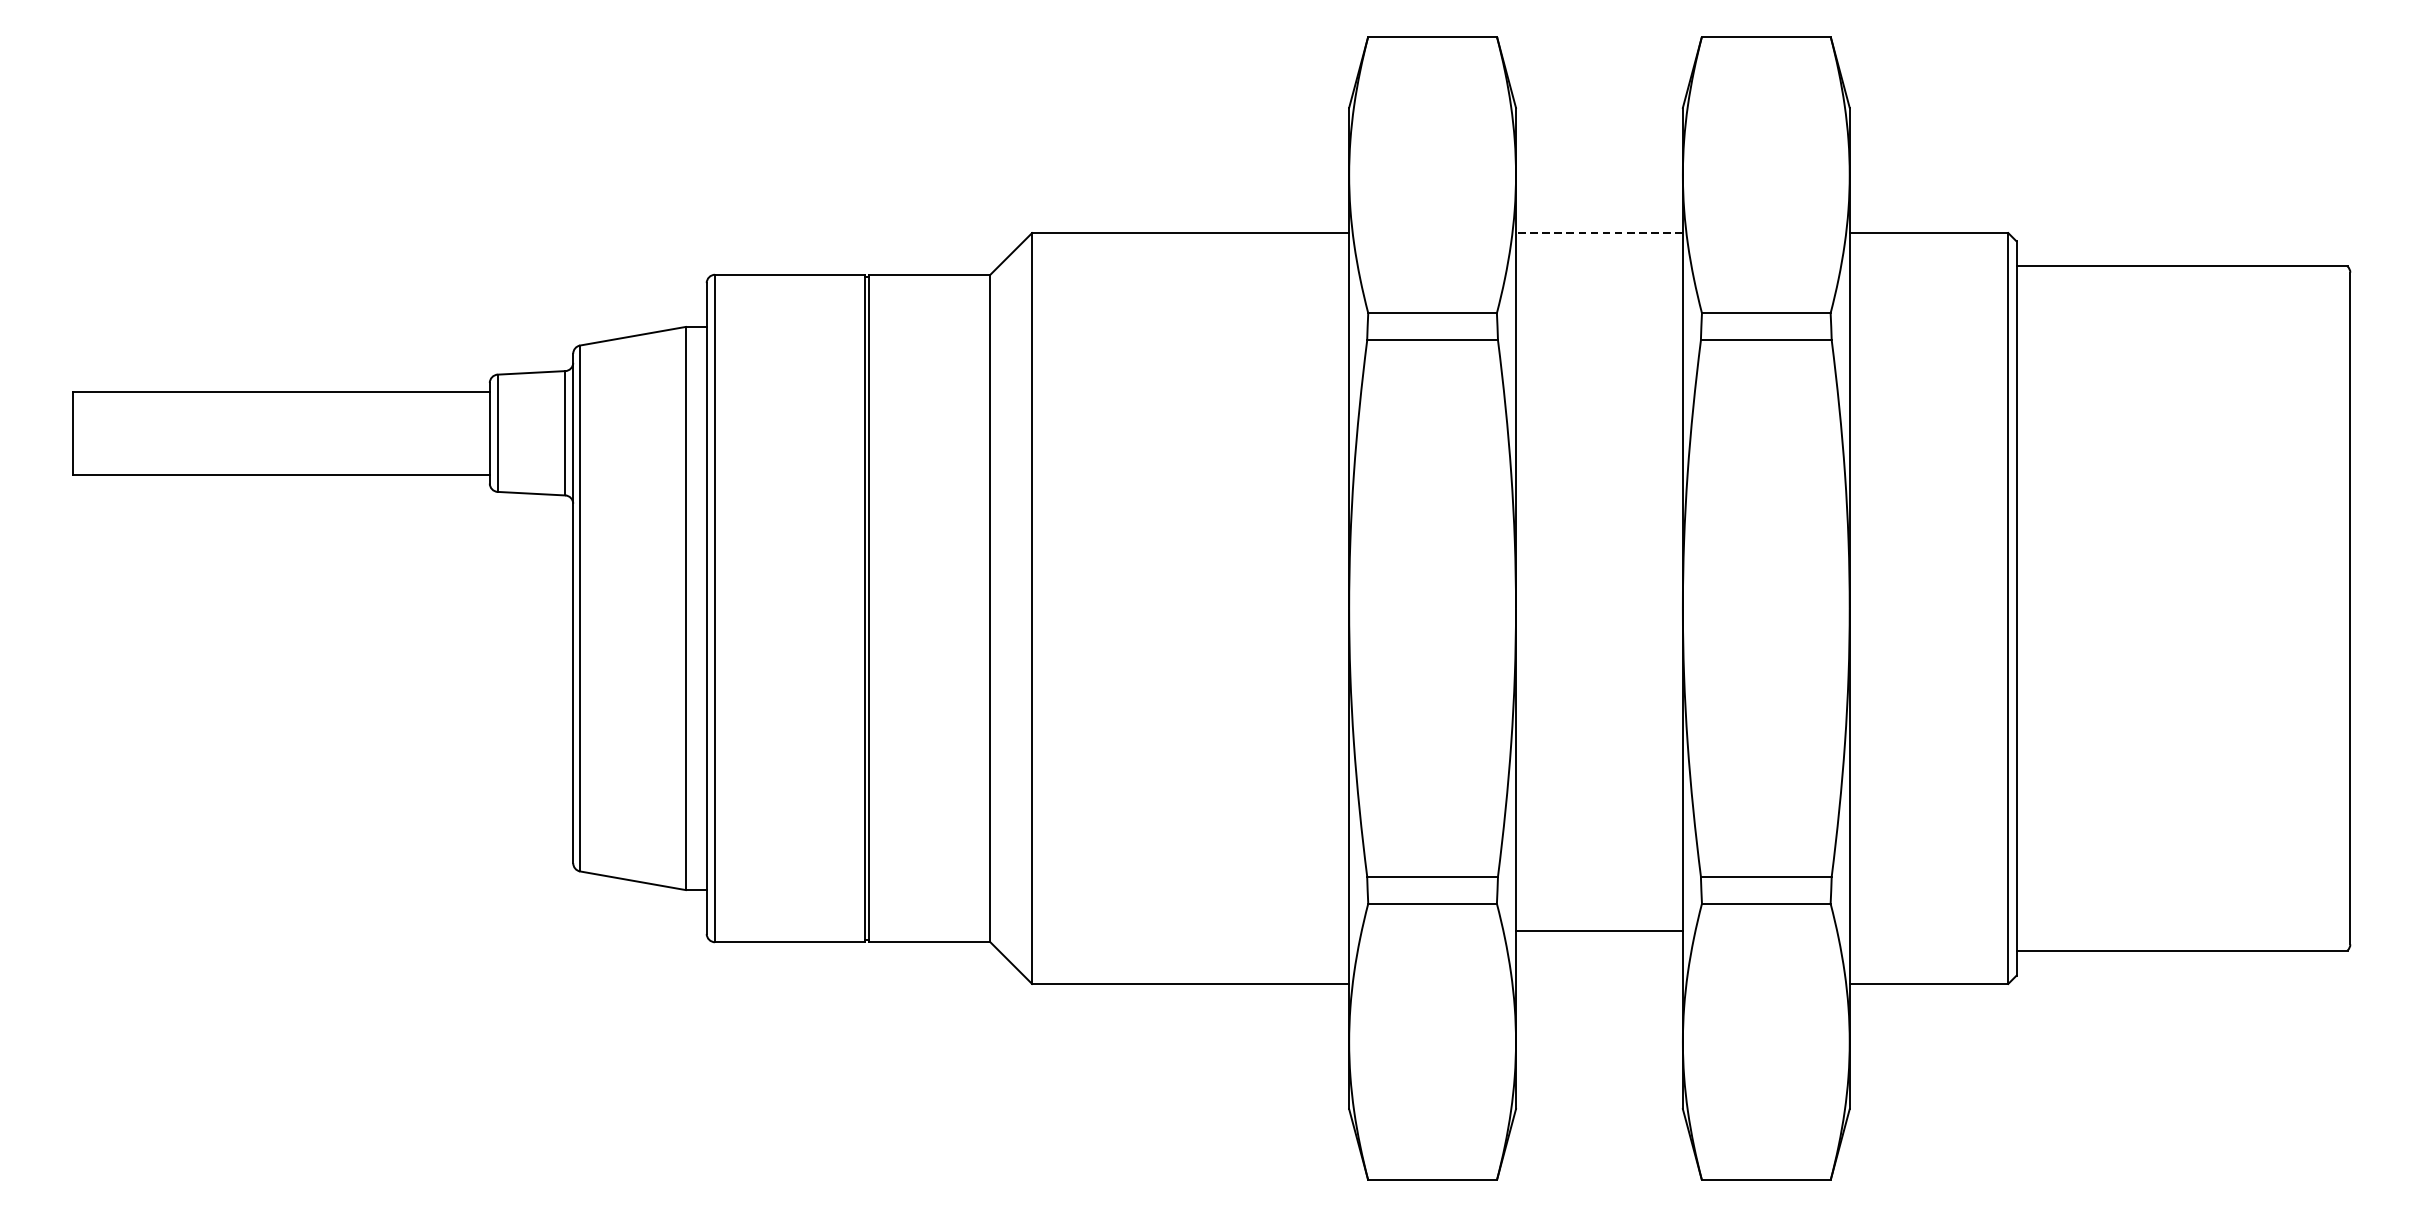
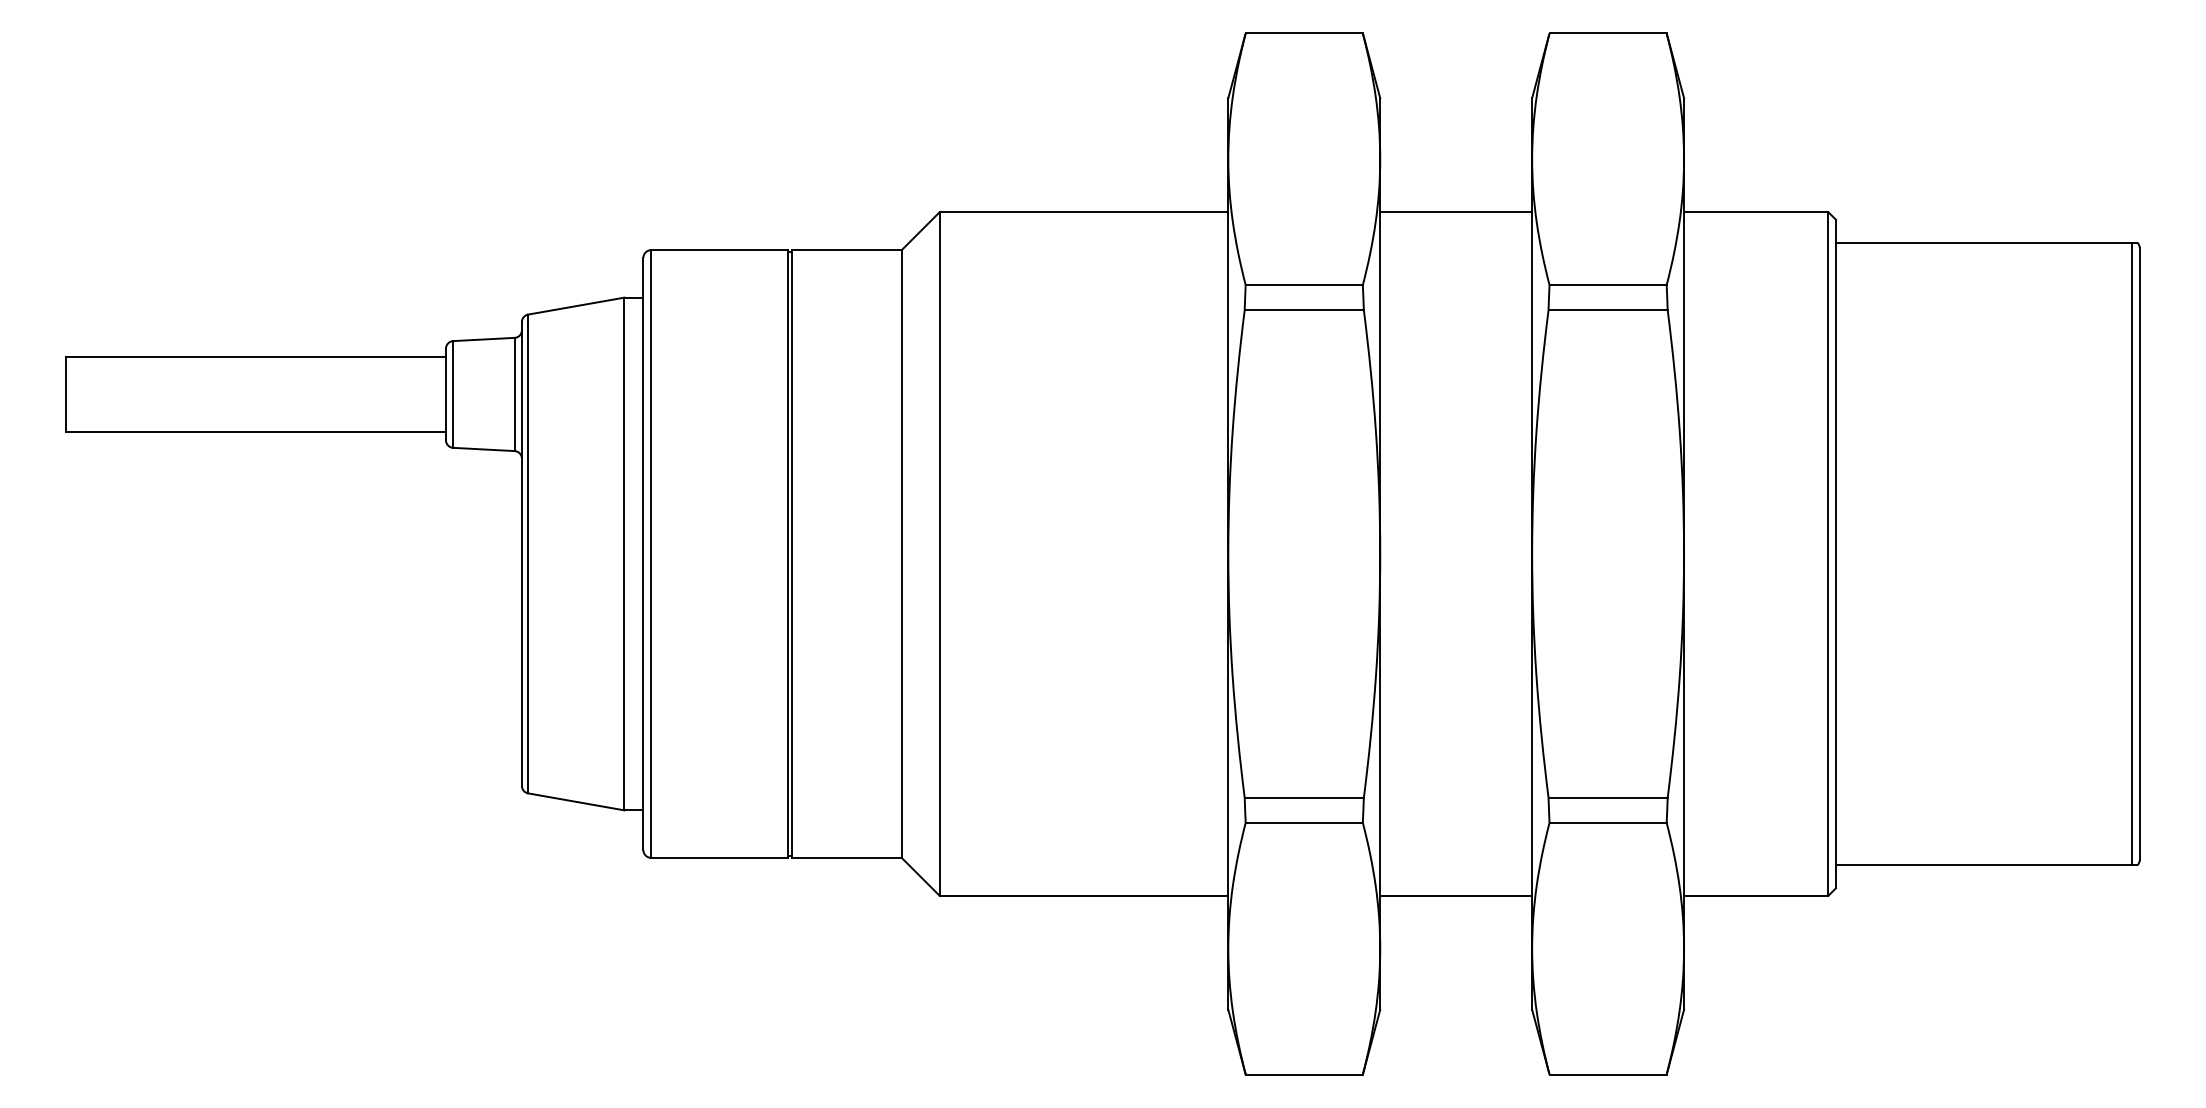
line: (1599, 233) -> (1456, 212), dashed -> solid
line: (2342, 607) -> (2132, 553), added
line: (1599, 930) -> (1456, 895), moved

